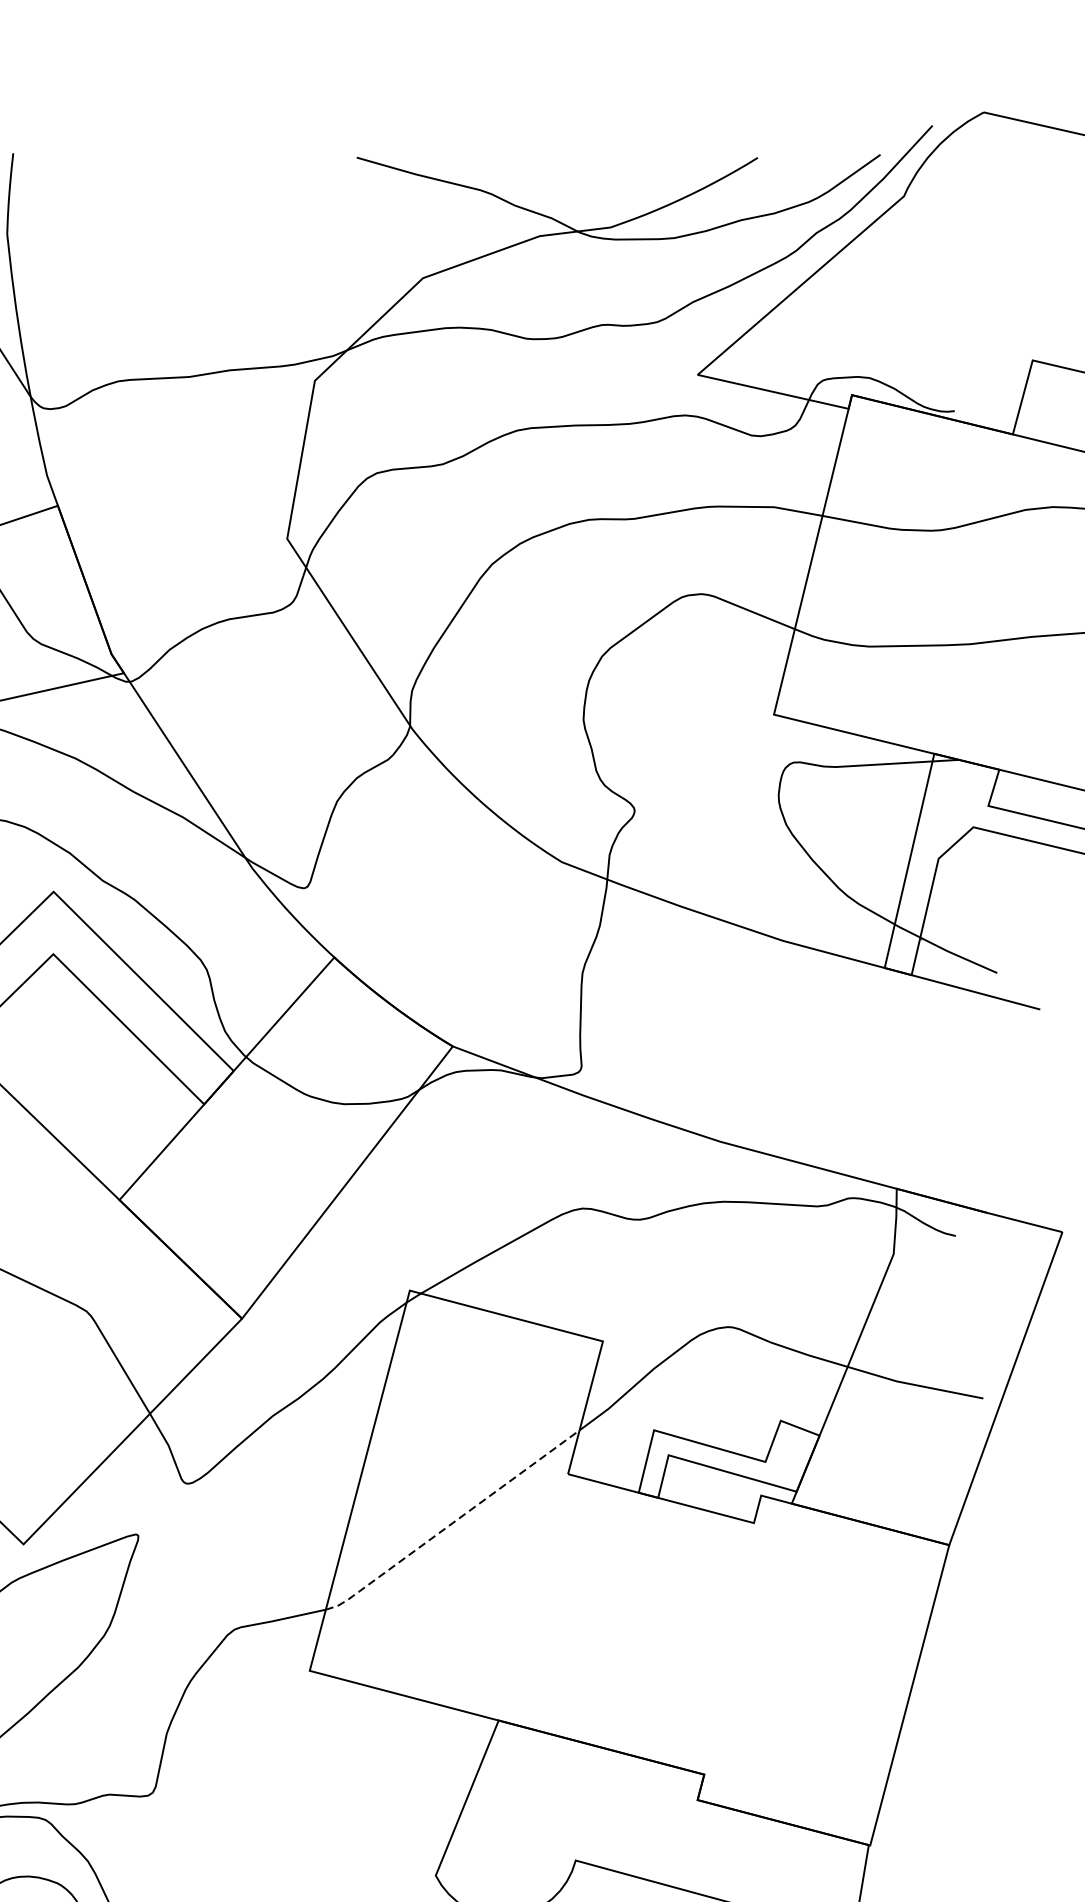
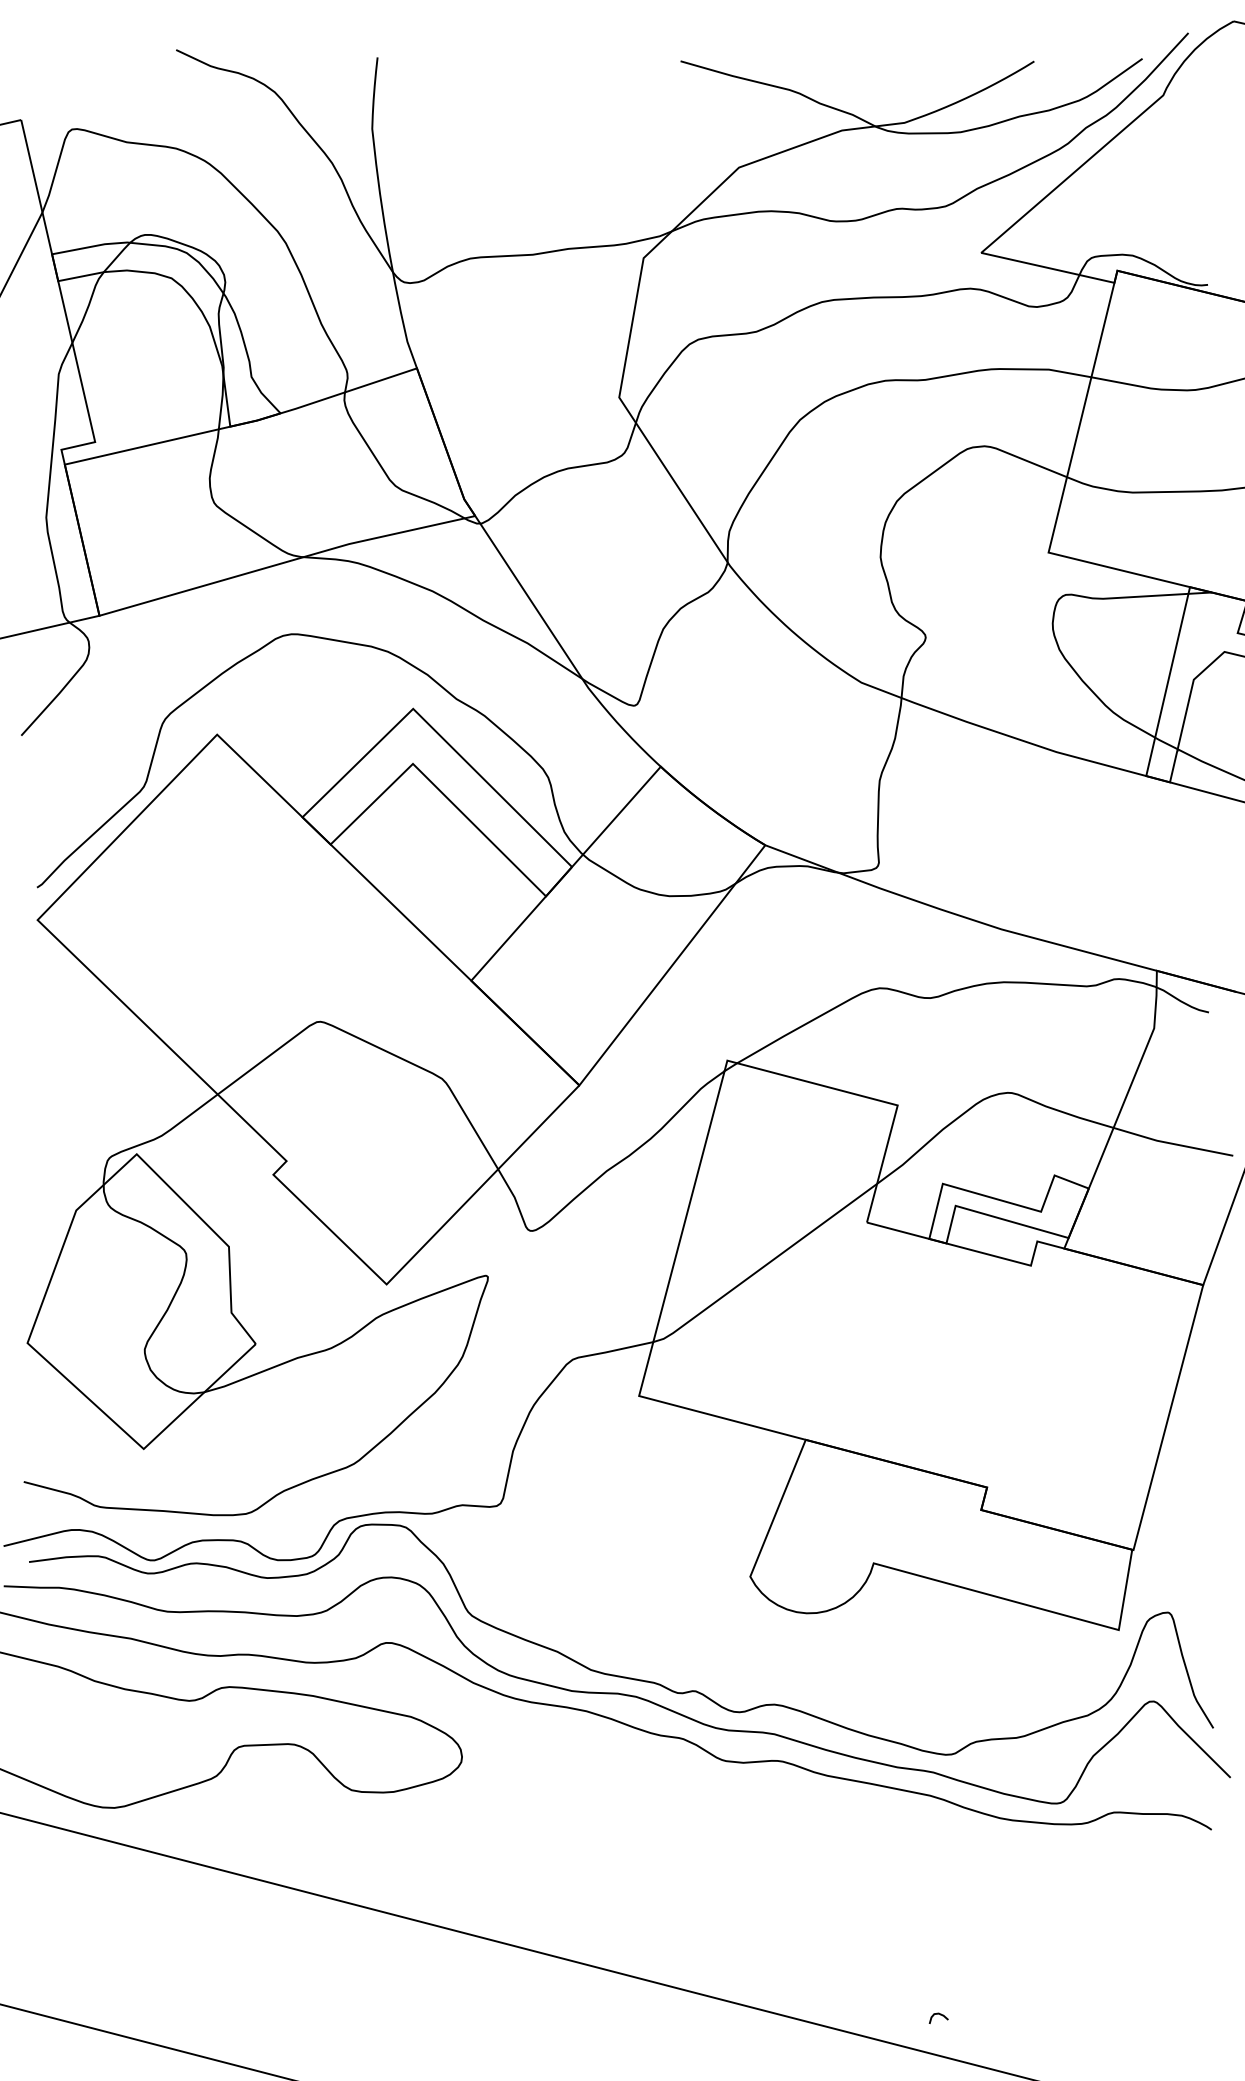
line: (453, 1522) -> (765, 1265), dashed -> solid

